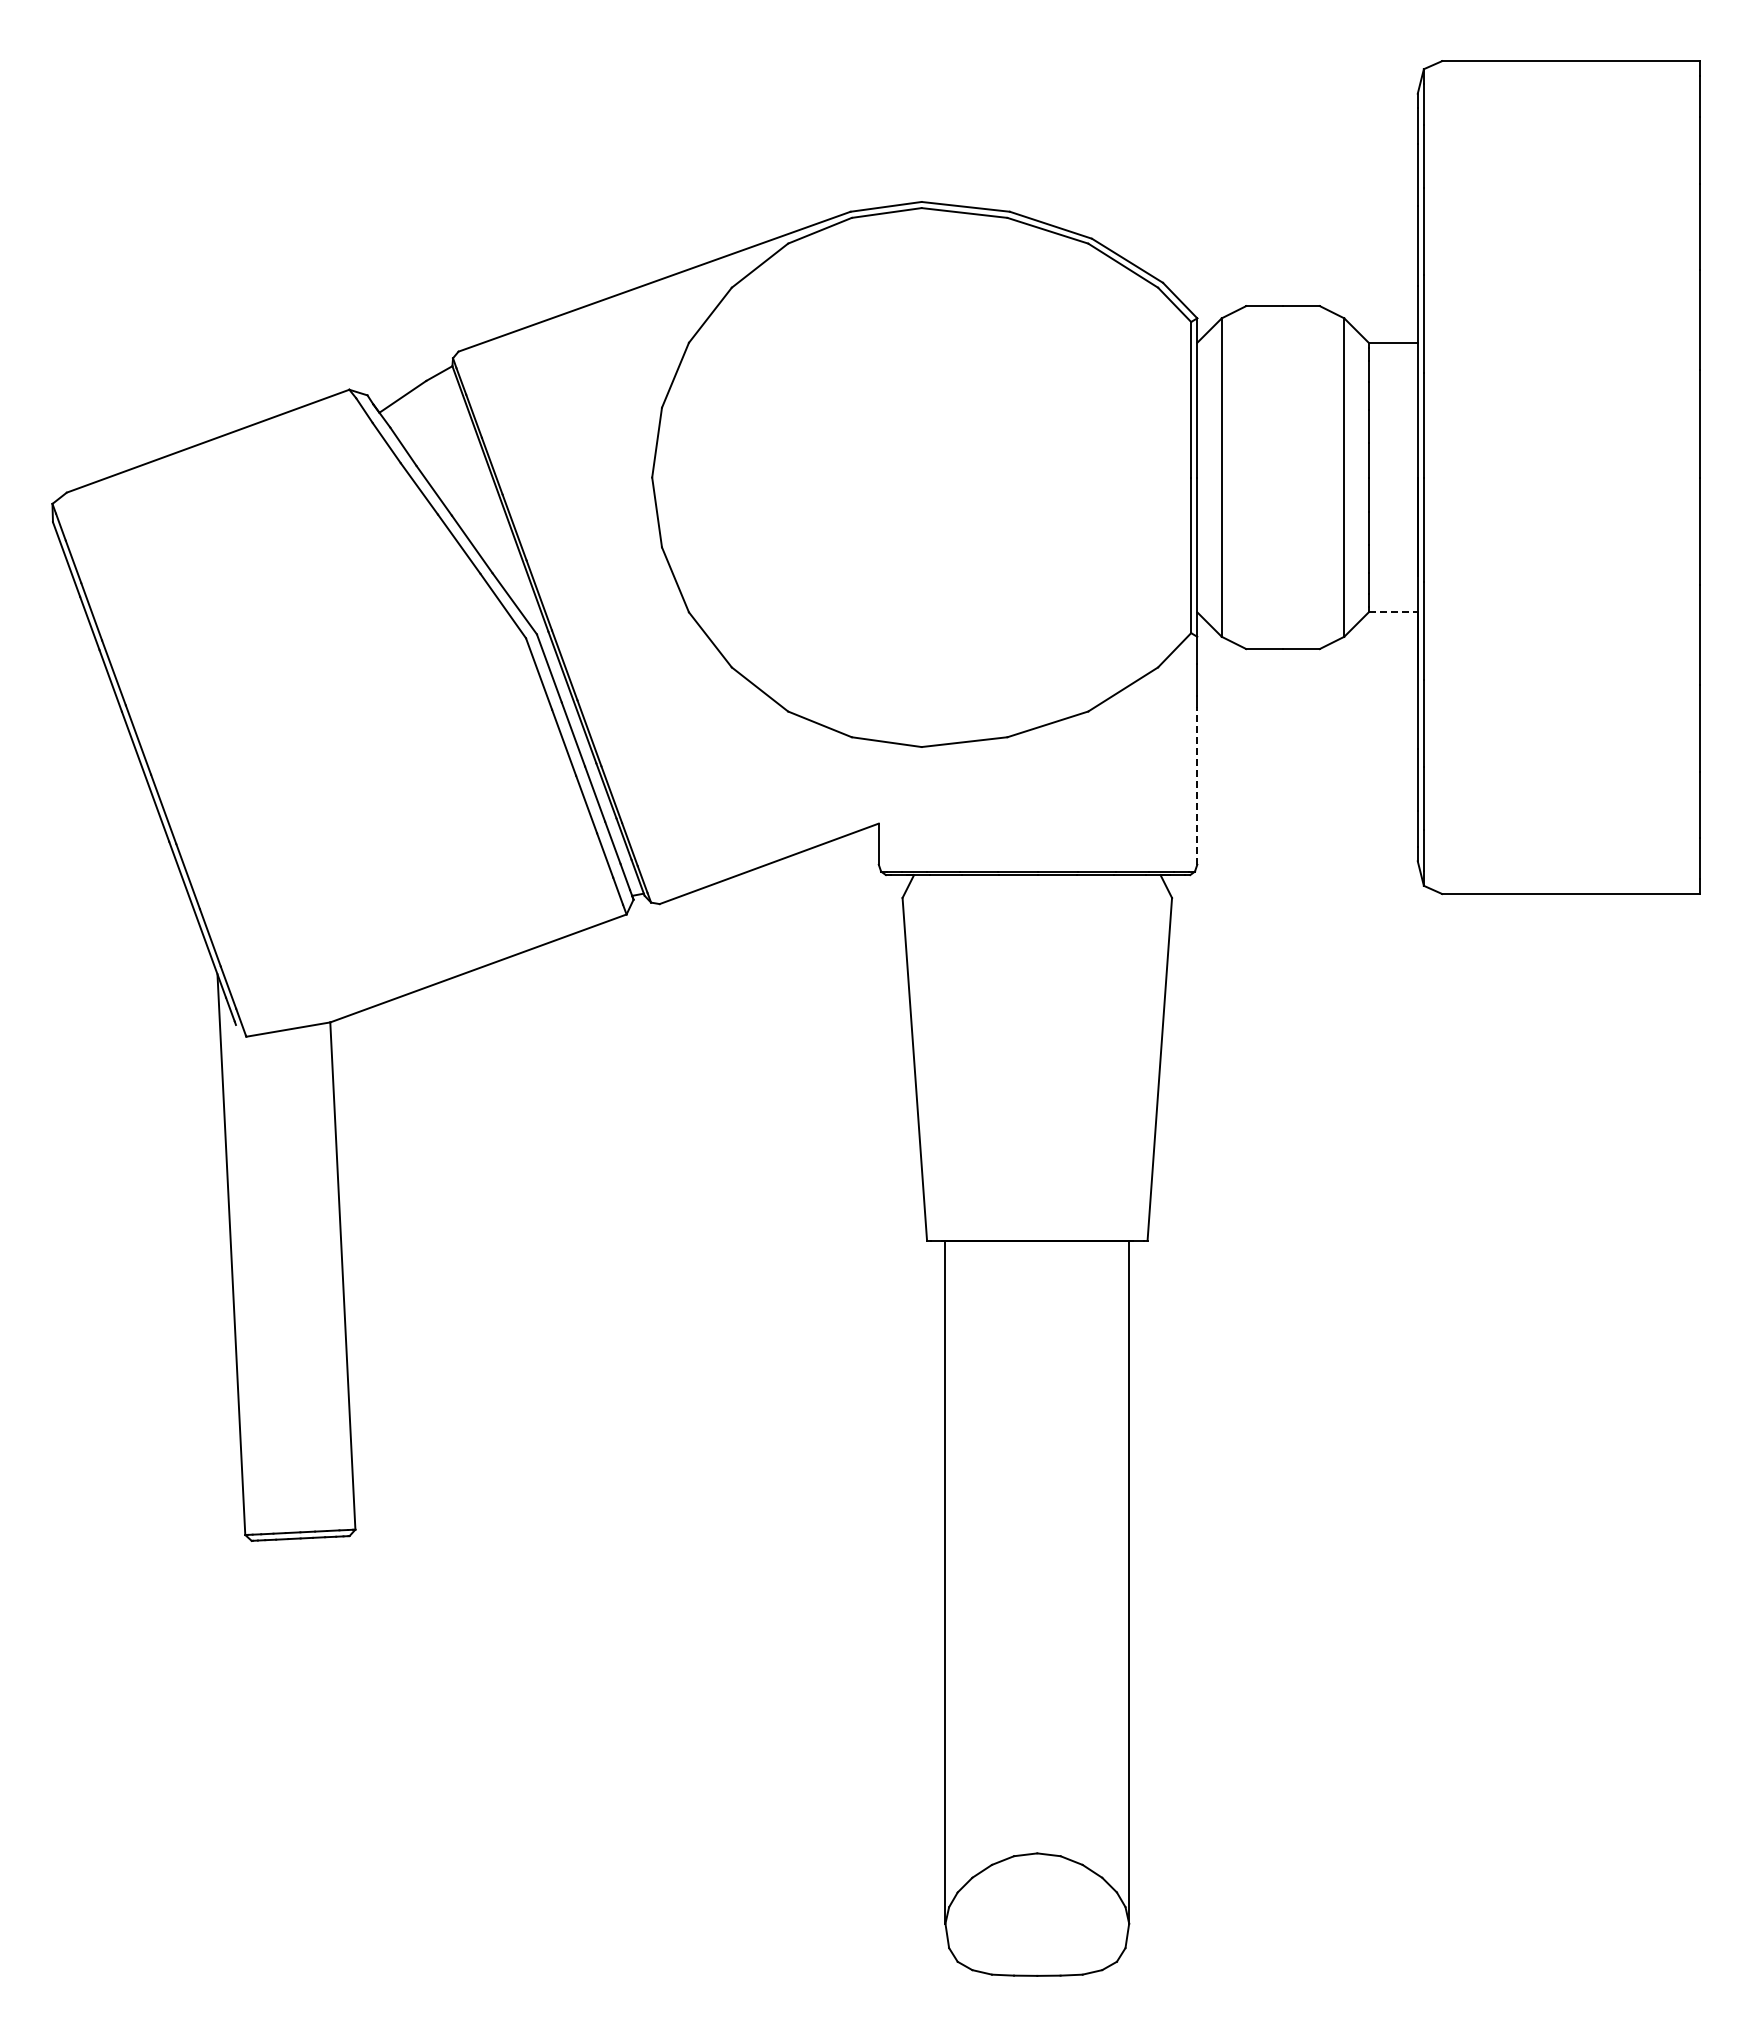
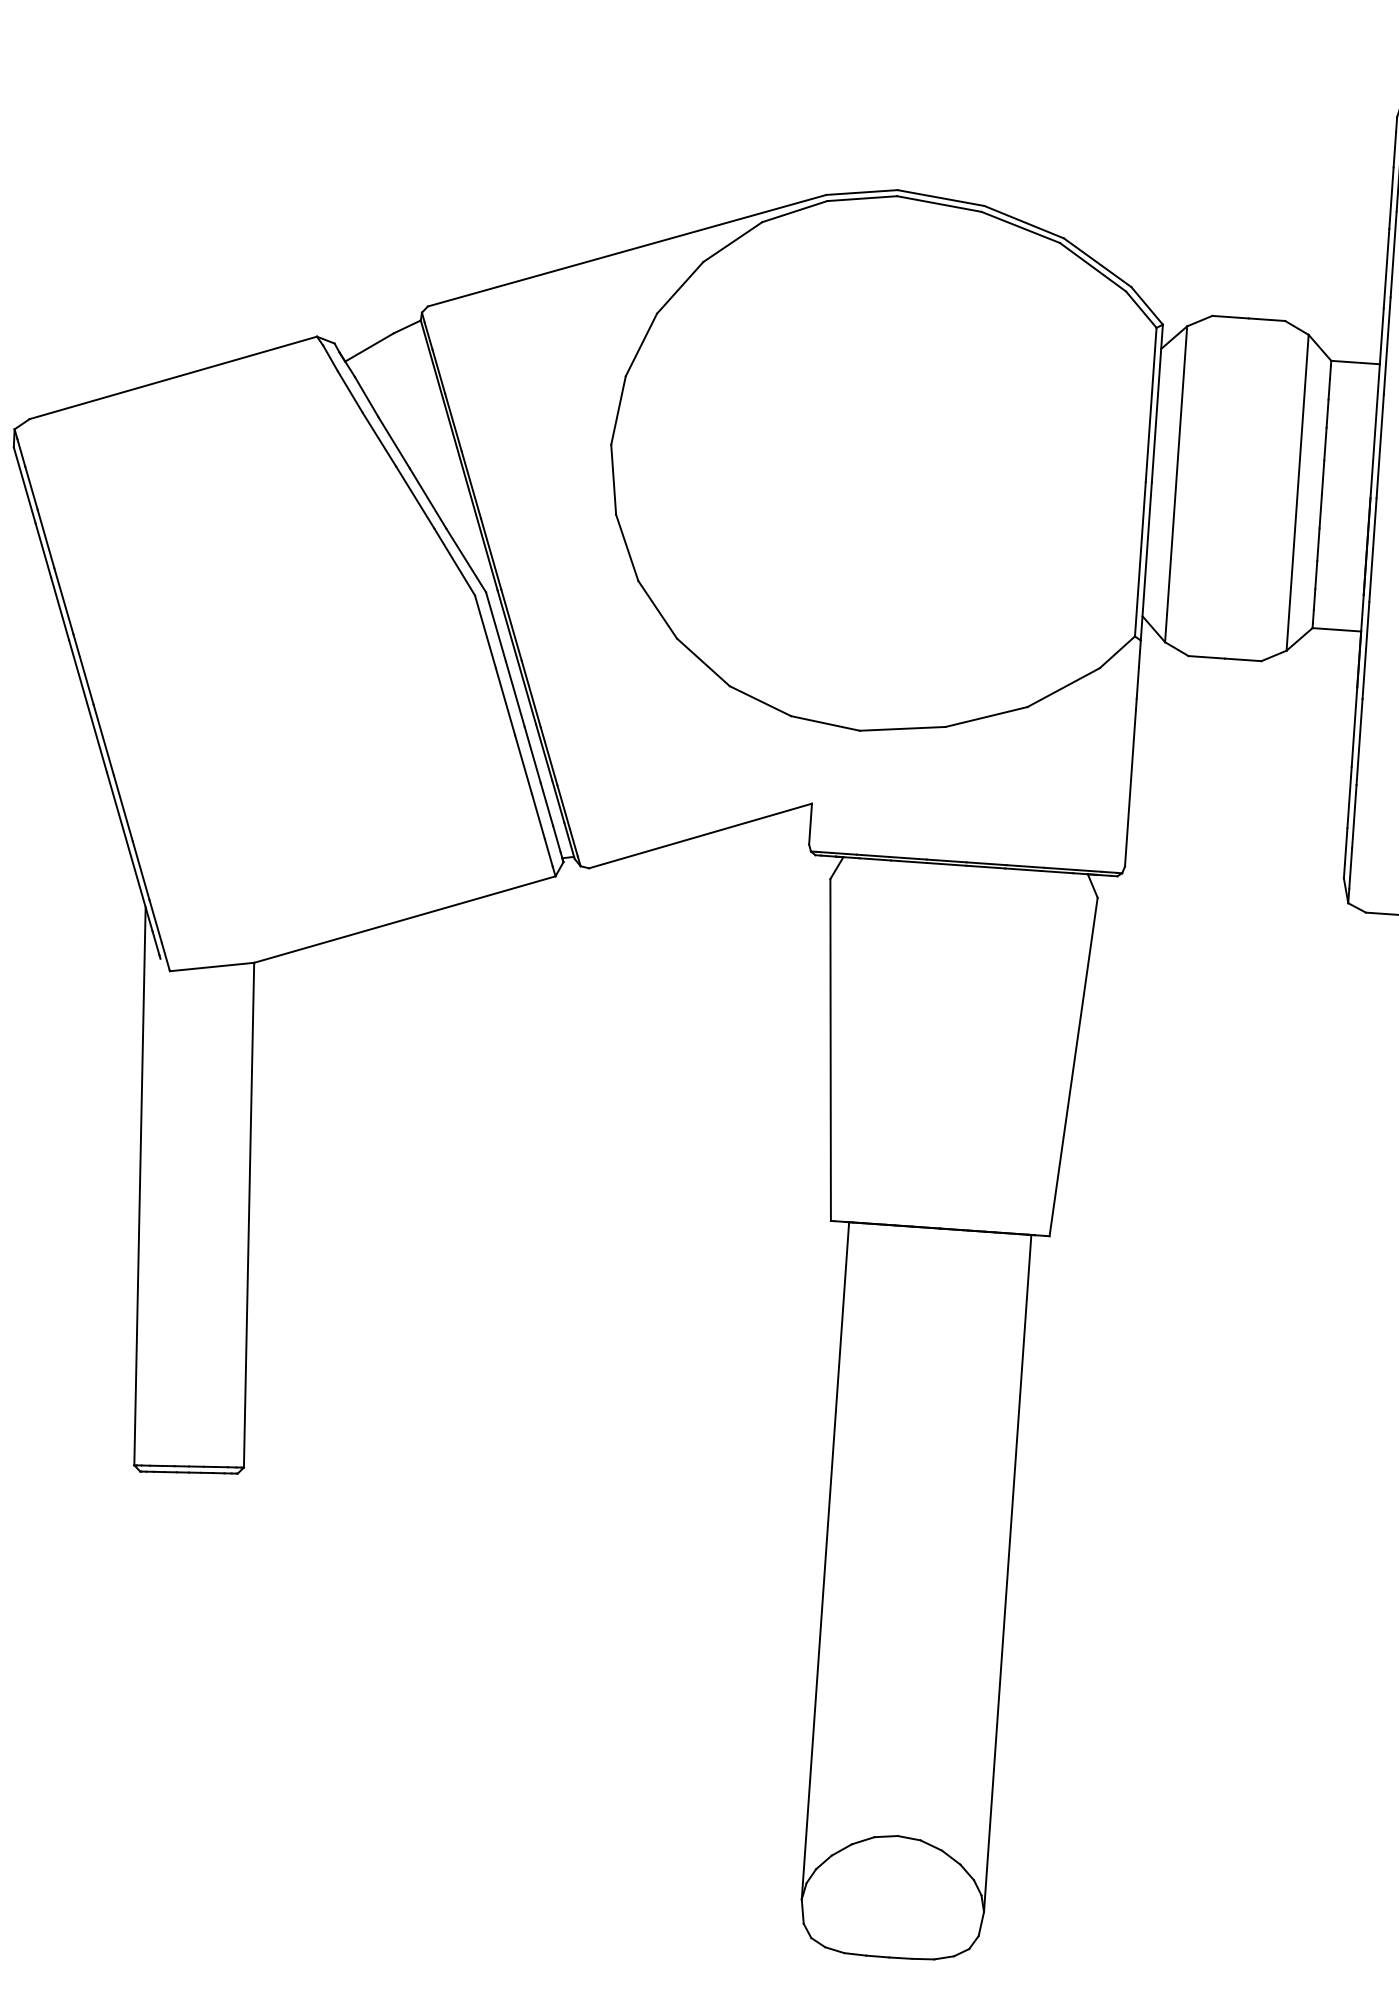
line: (1393, 612) -> (1337, 630), dashed -> solid
line: (1197, 785) -> (1130, 787), dashed -> solid

